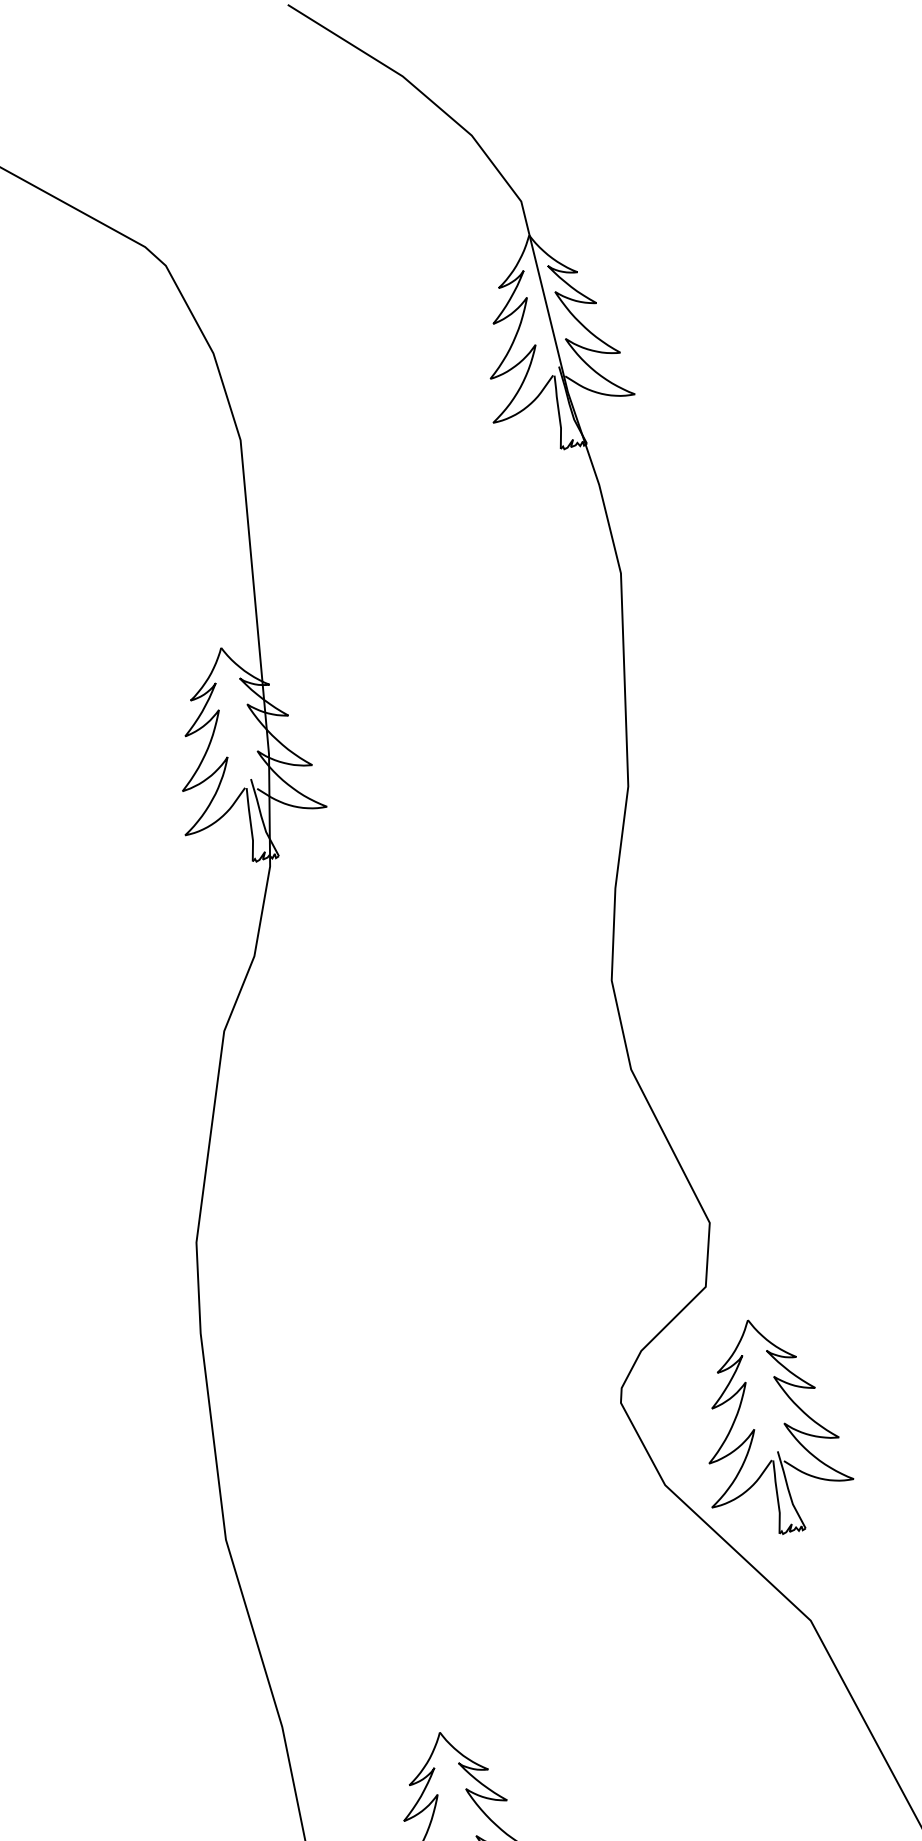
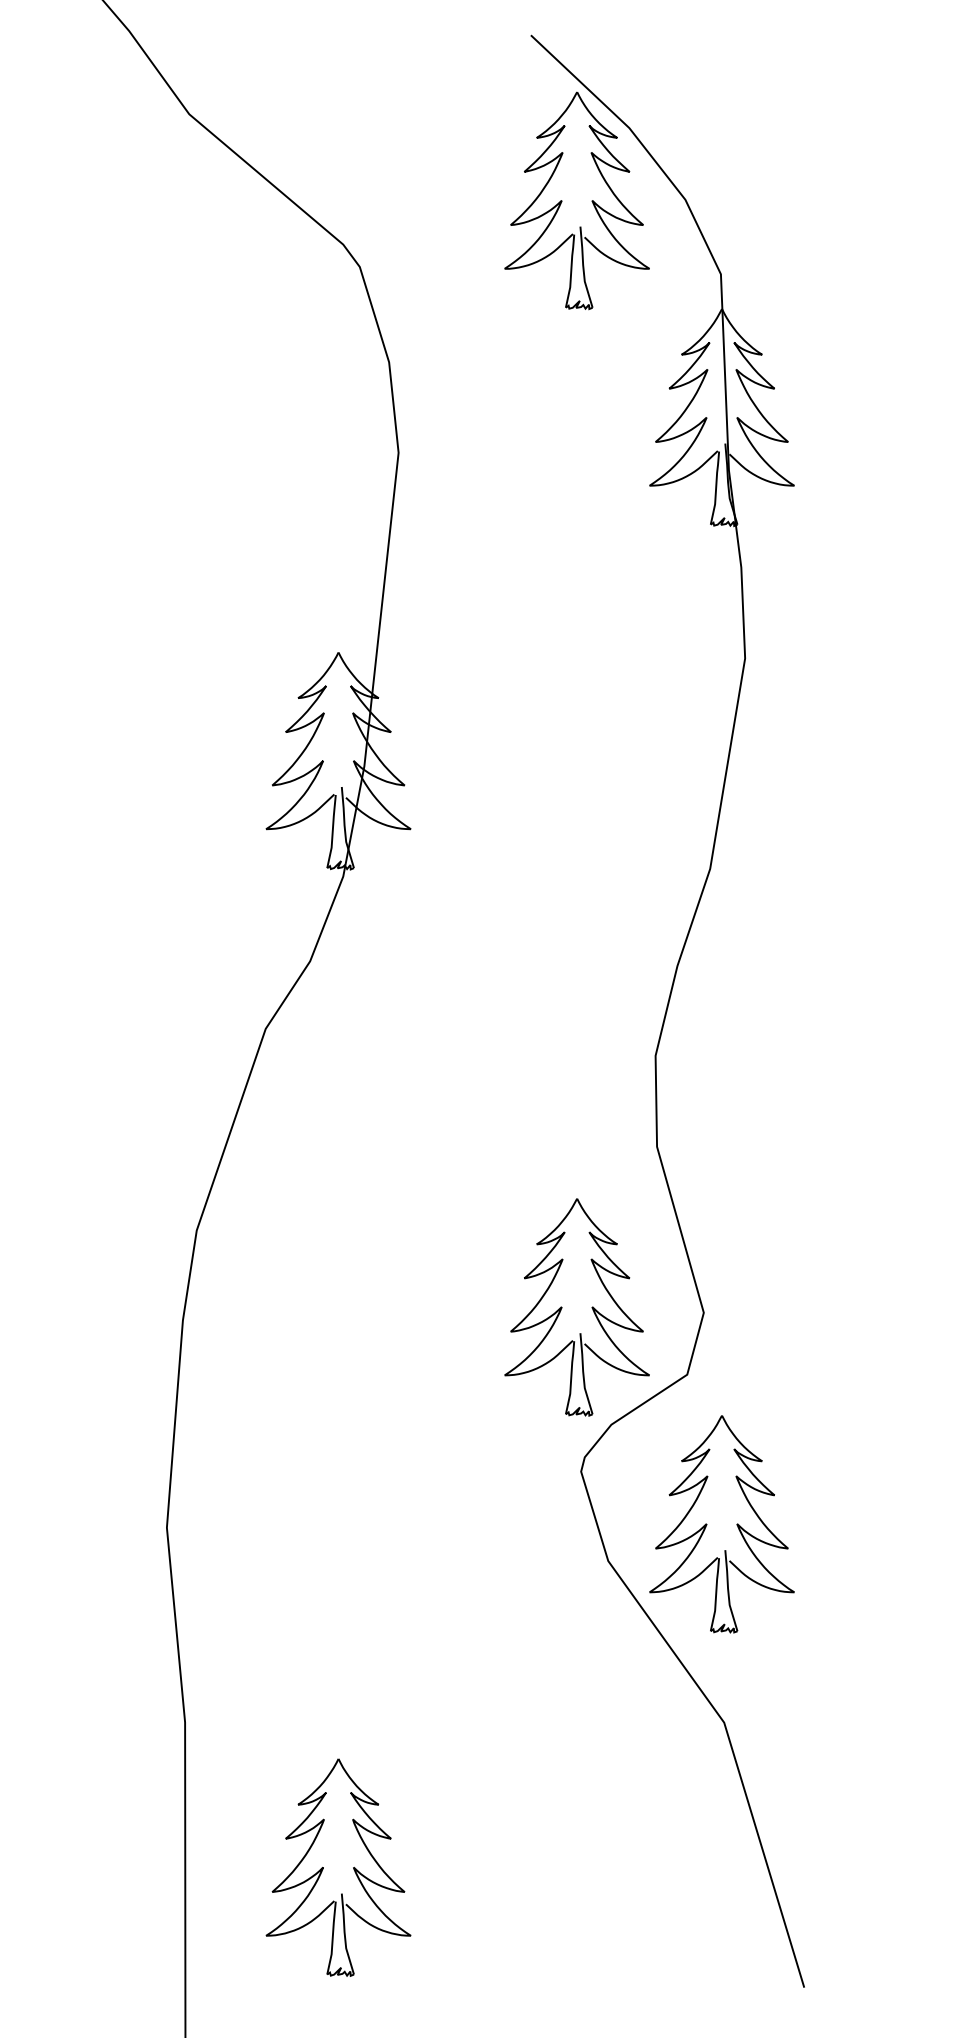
part: (351, 160) -> (562, 200), added
part: (570, 1245) -> (562, 1307), added

